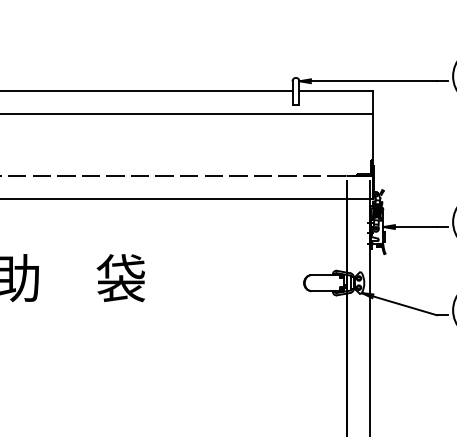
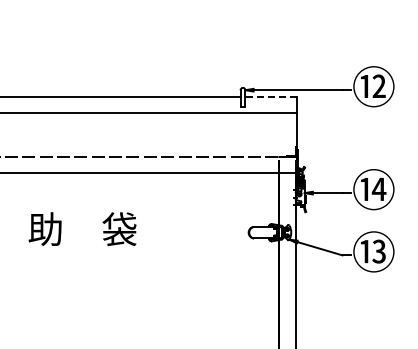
line: (336, 91) -> (271, 97), solid -> dashed

